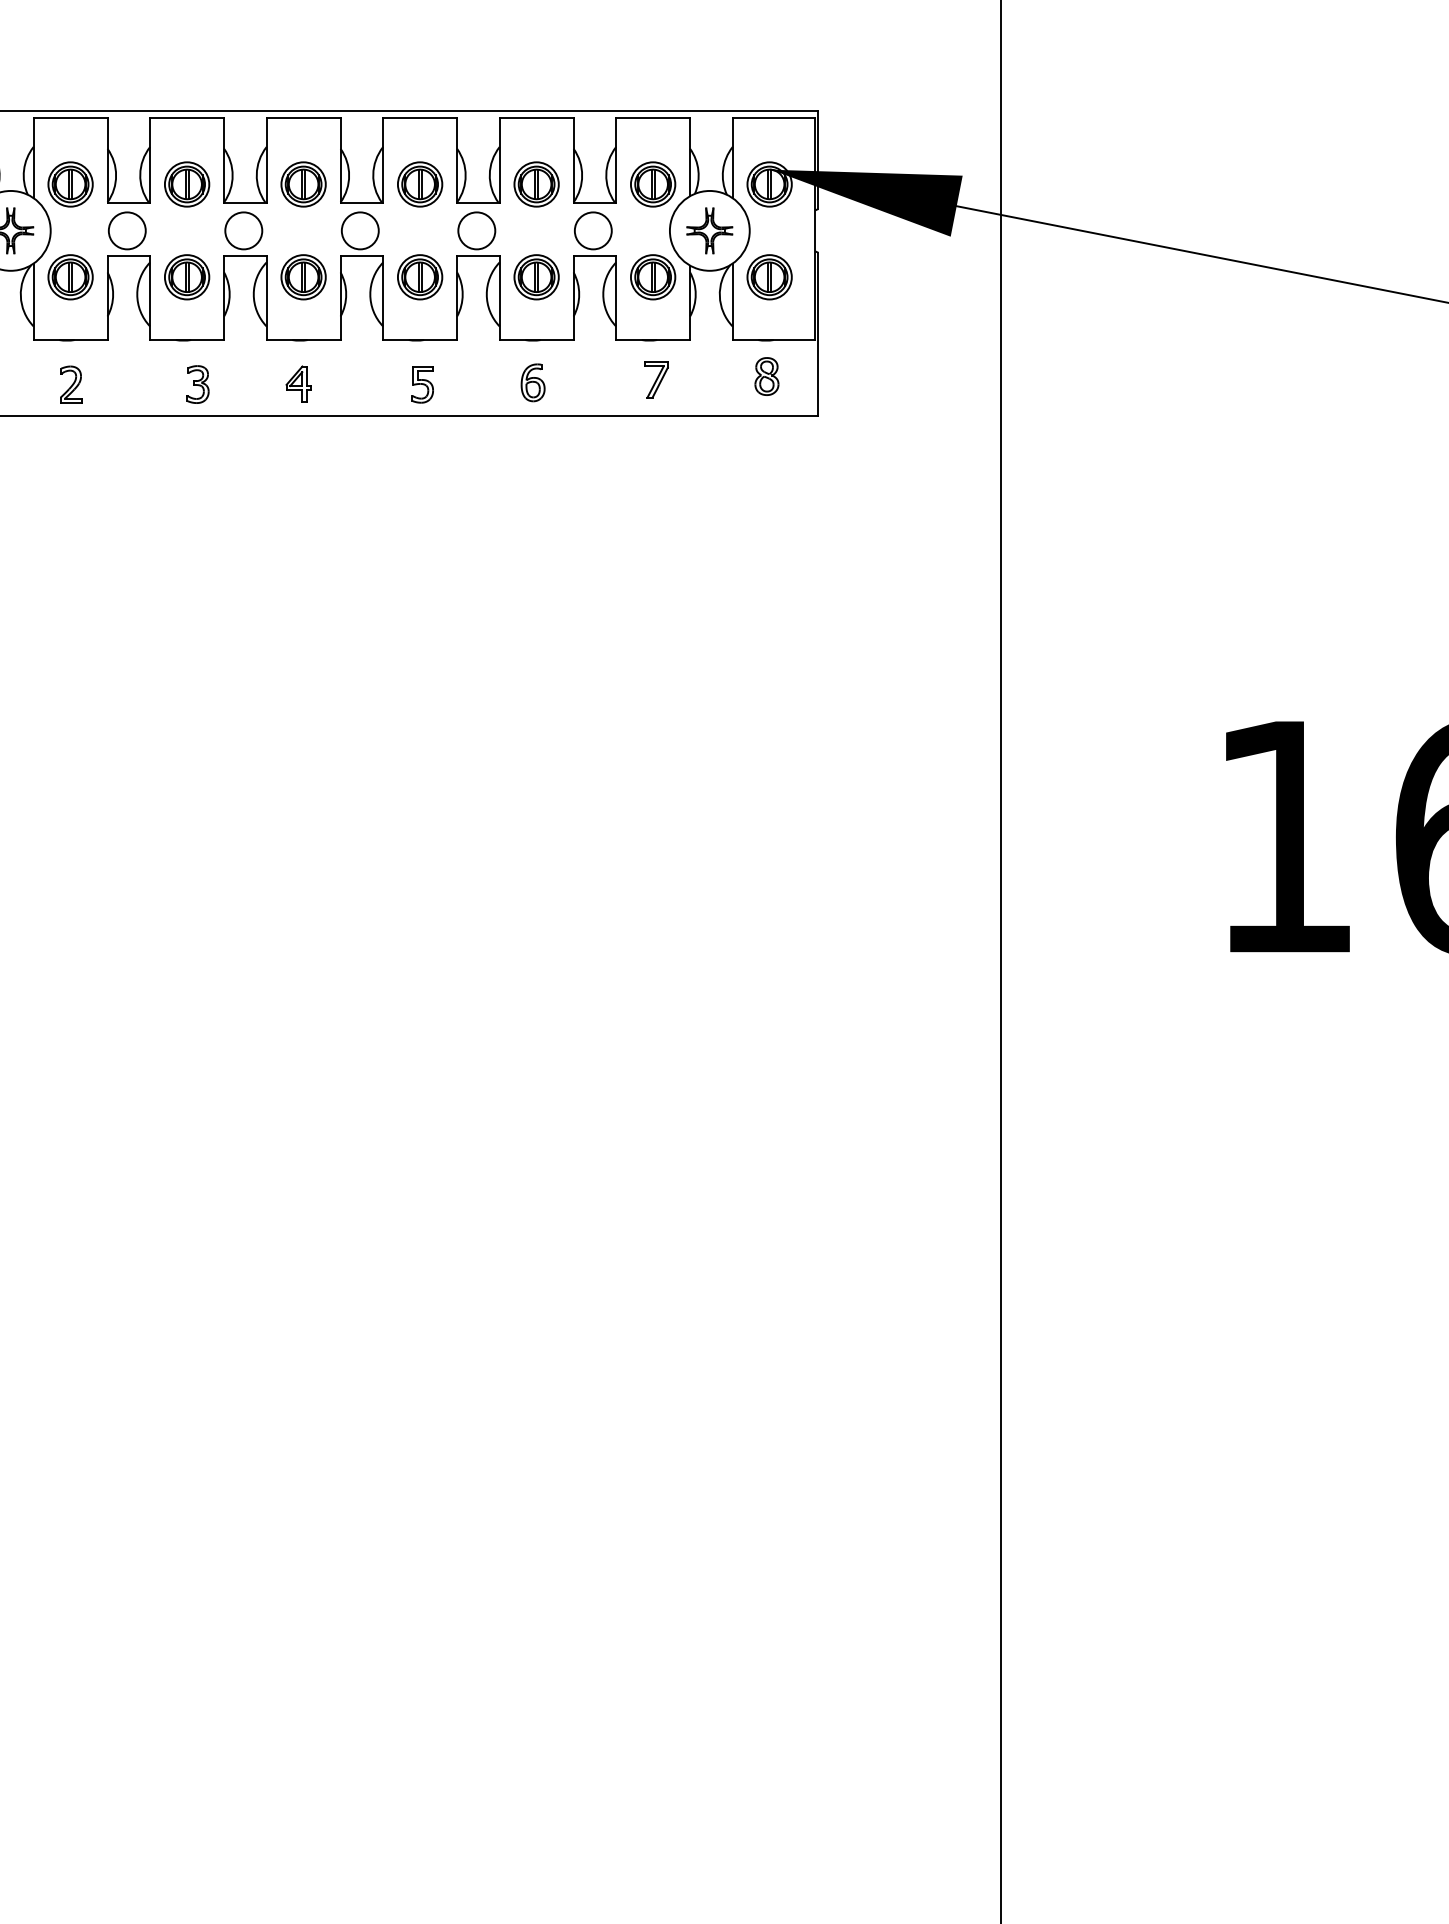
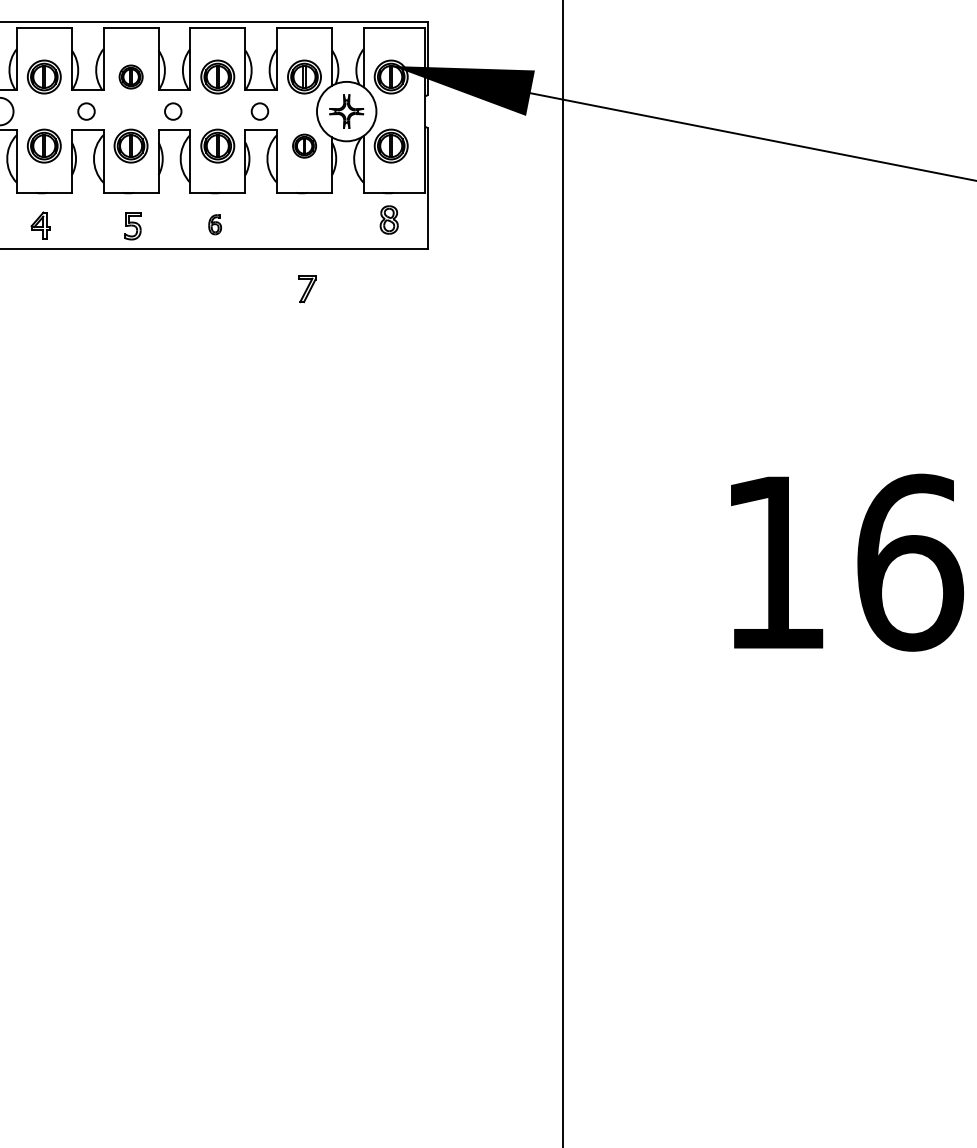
part: (420, 184) -> (131, 77), size x0.7
circle: (359, 230) -> (85, 111), size x0.6
circle: (476, 230) -> (173, 111), size x0.6
circle: (592, 230) -> (259, 111), size x0.6
part: (653, 277) -> (304, 146), size x0.7
part: (656, 379) -> (307, 288), moved
part: (532, 382) -> (214, 224), size x0.7

